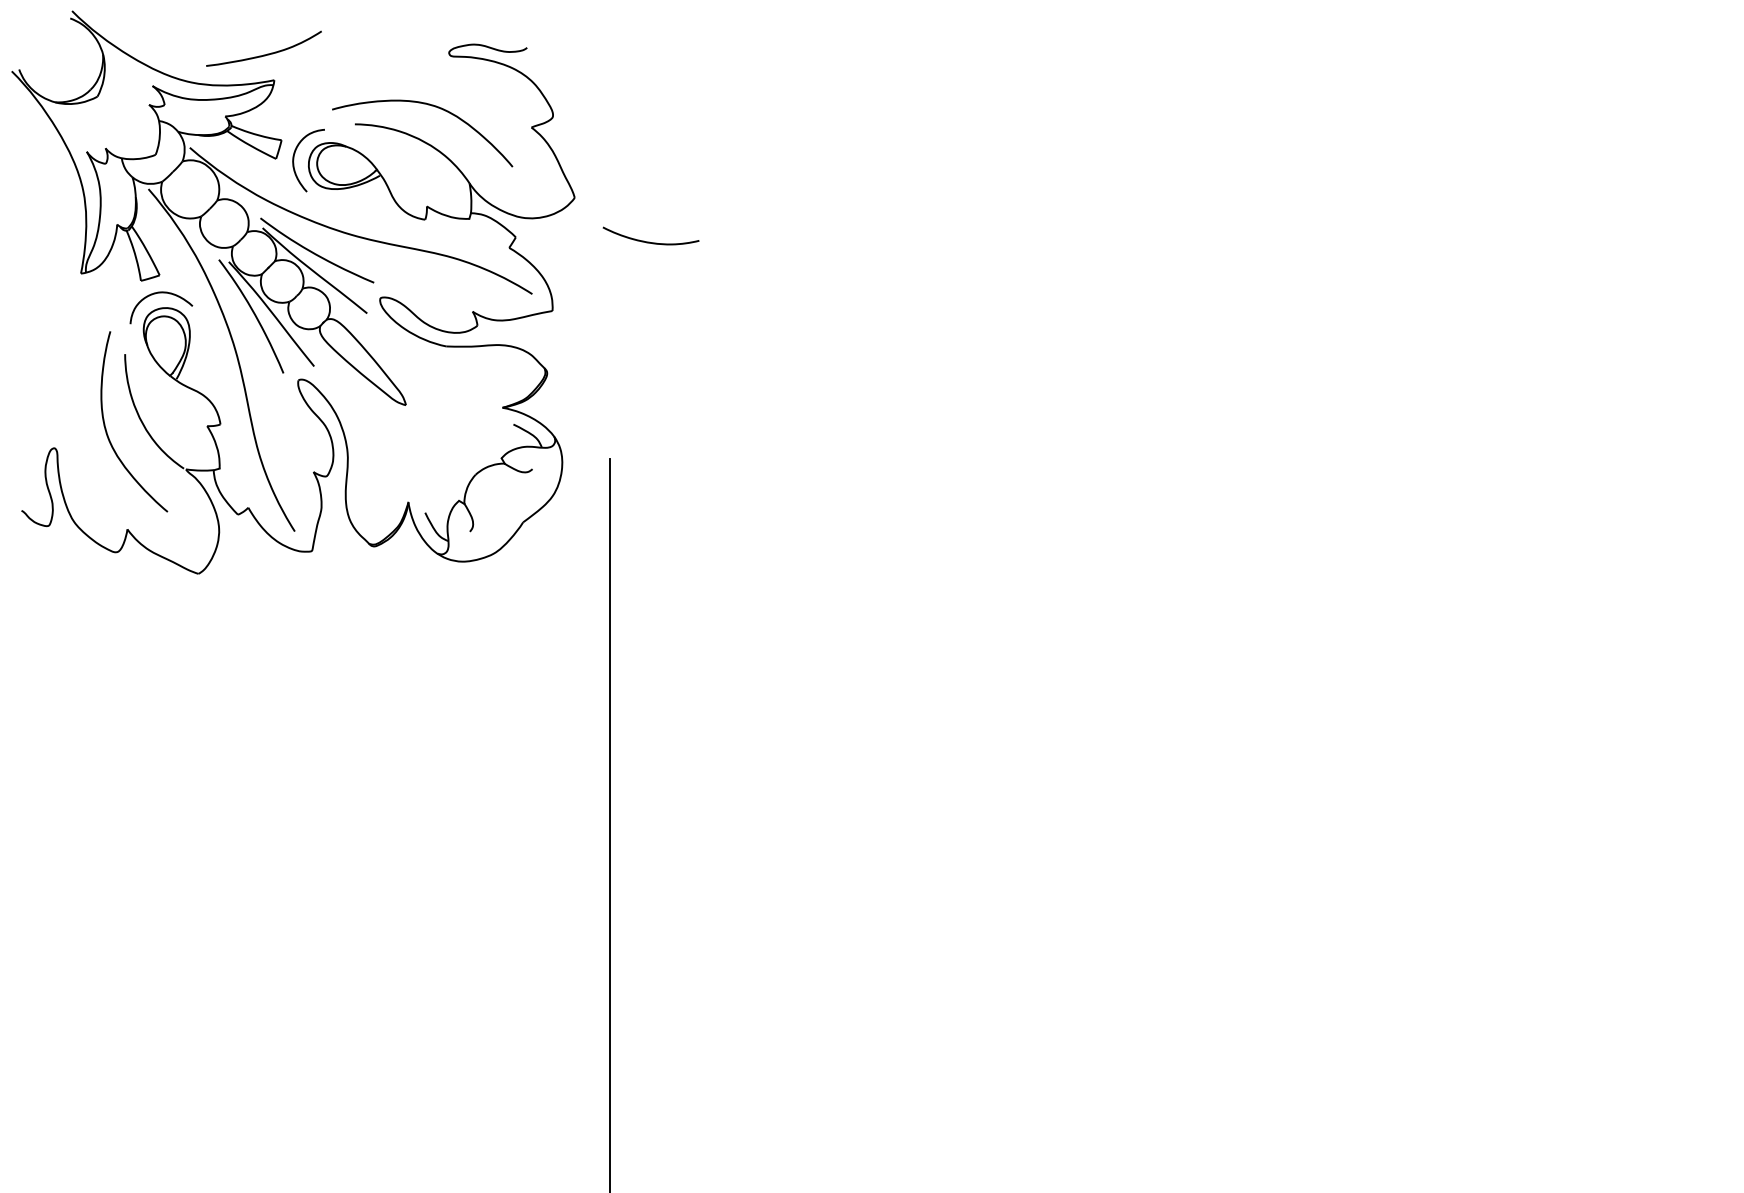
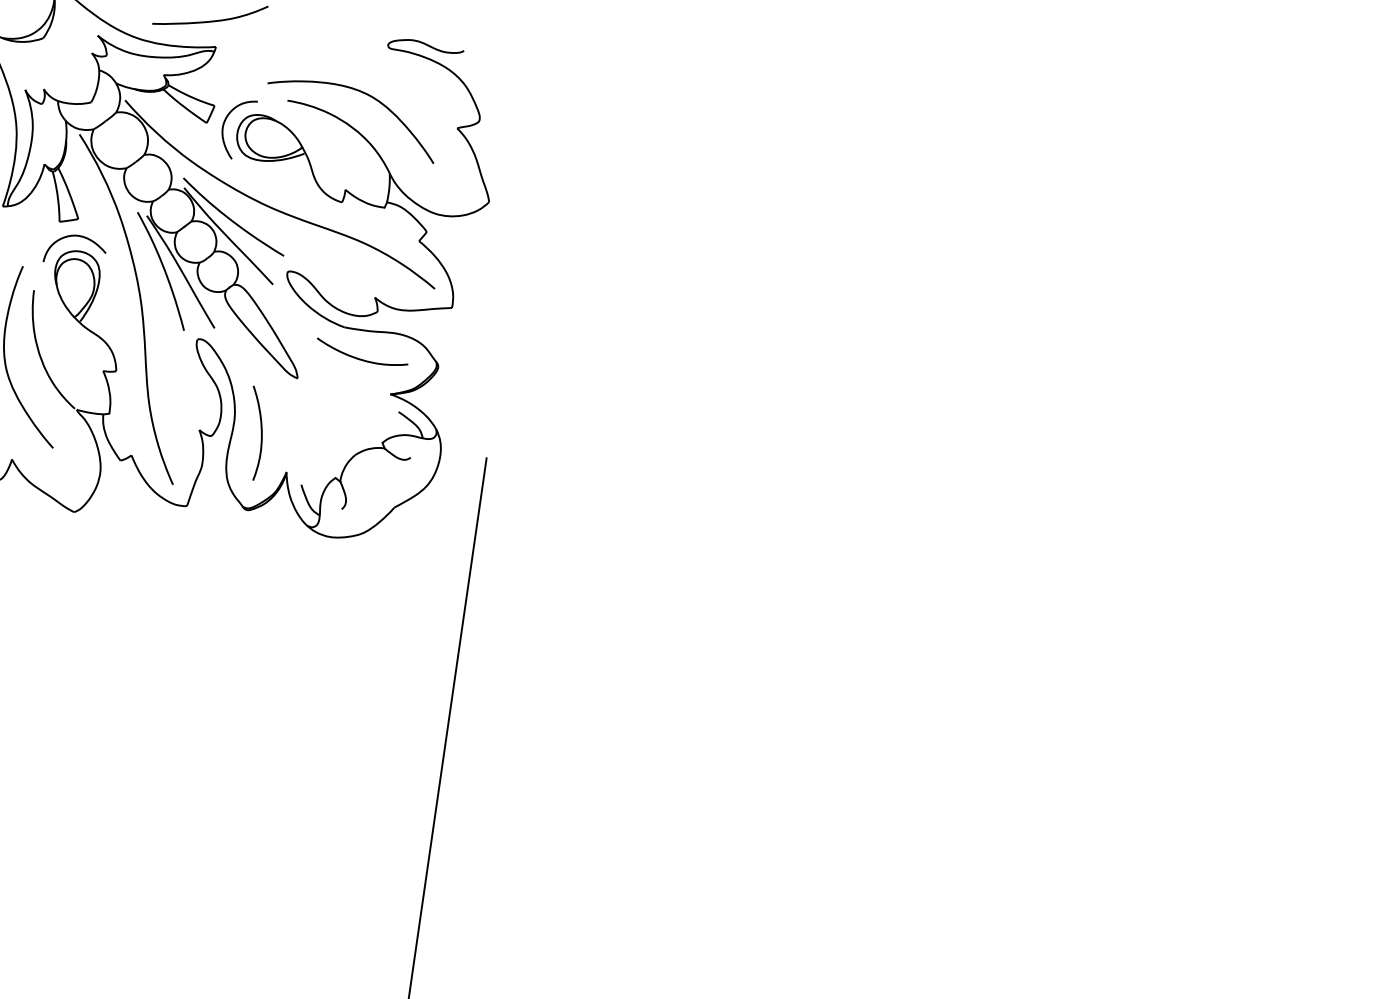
curve: (649, 241) -> (360, 358), moved
curve: (376, 467) -> (260, 434), added

